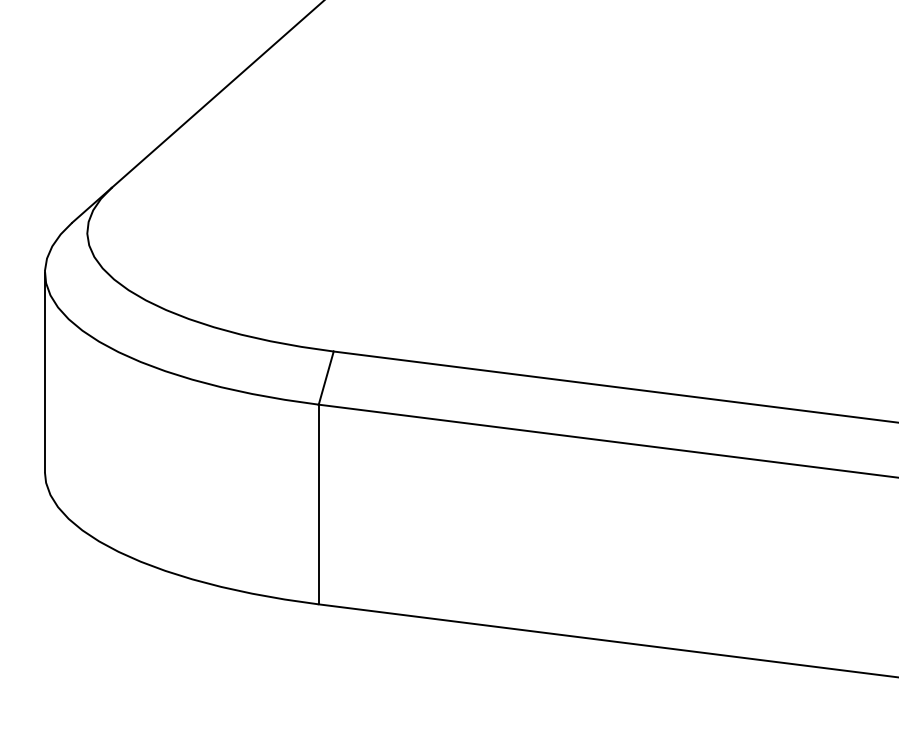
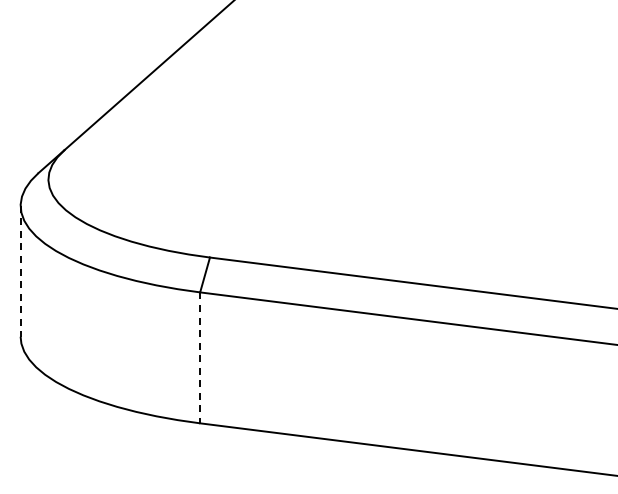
line: (44, 372) -> (20, 271), solid -> dashed
line: (319, 505) -> (200, 358), solid -> dashed

